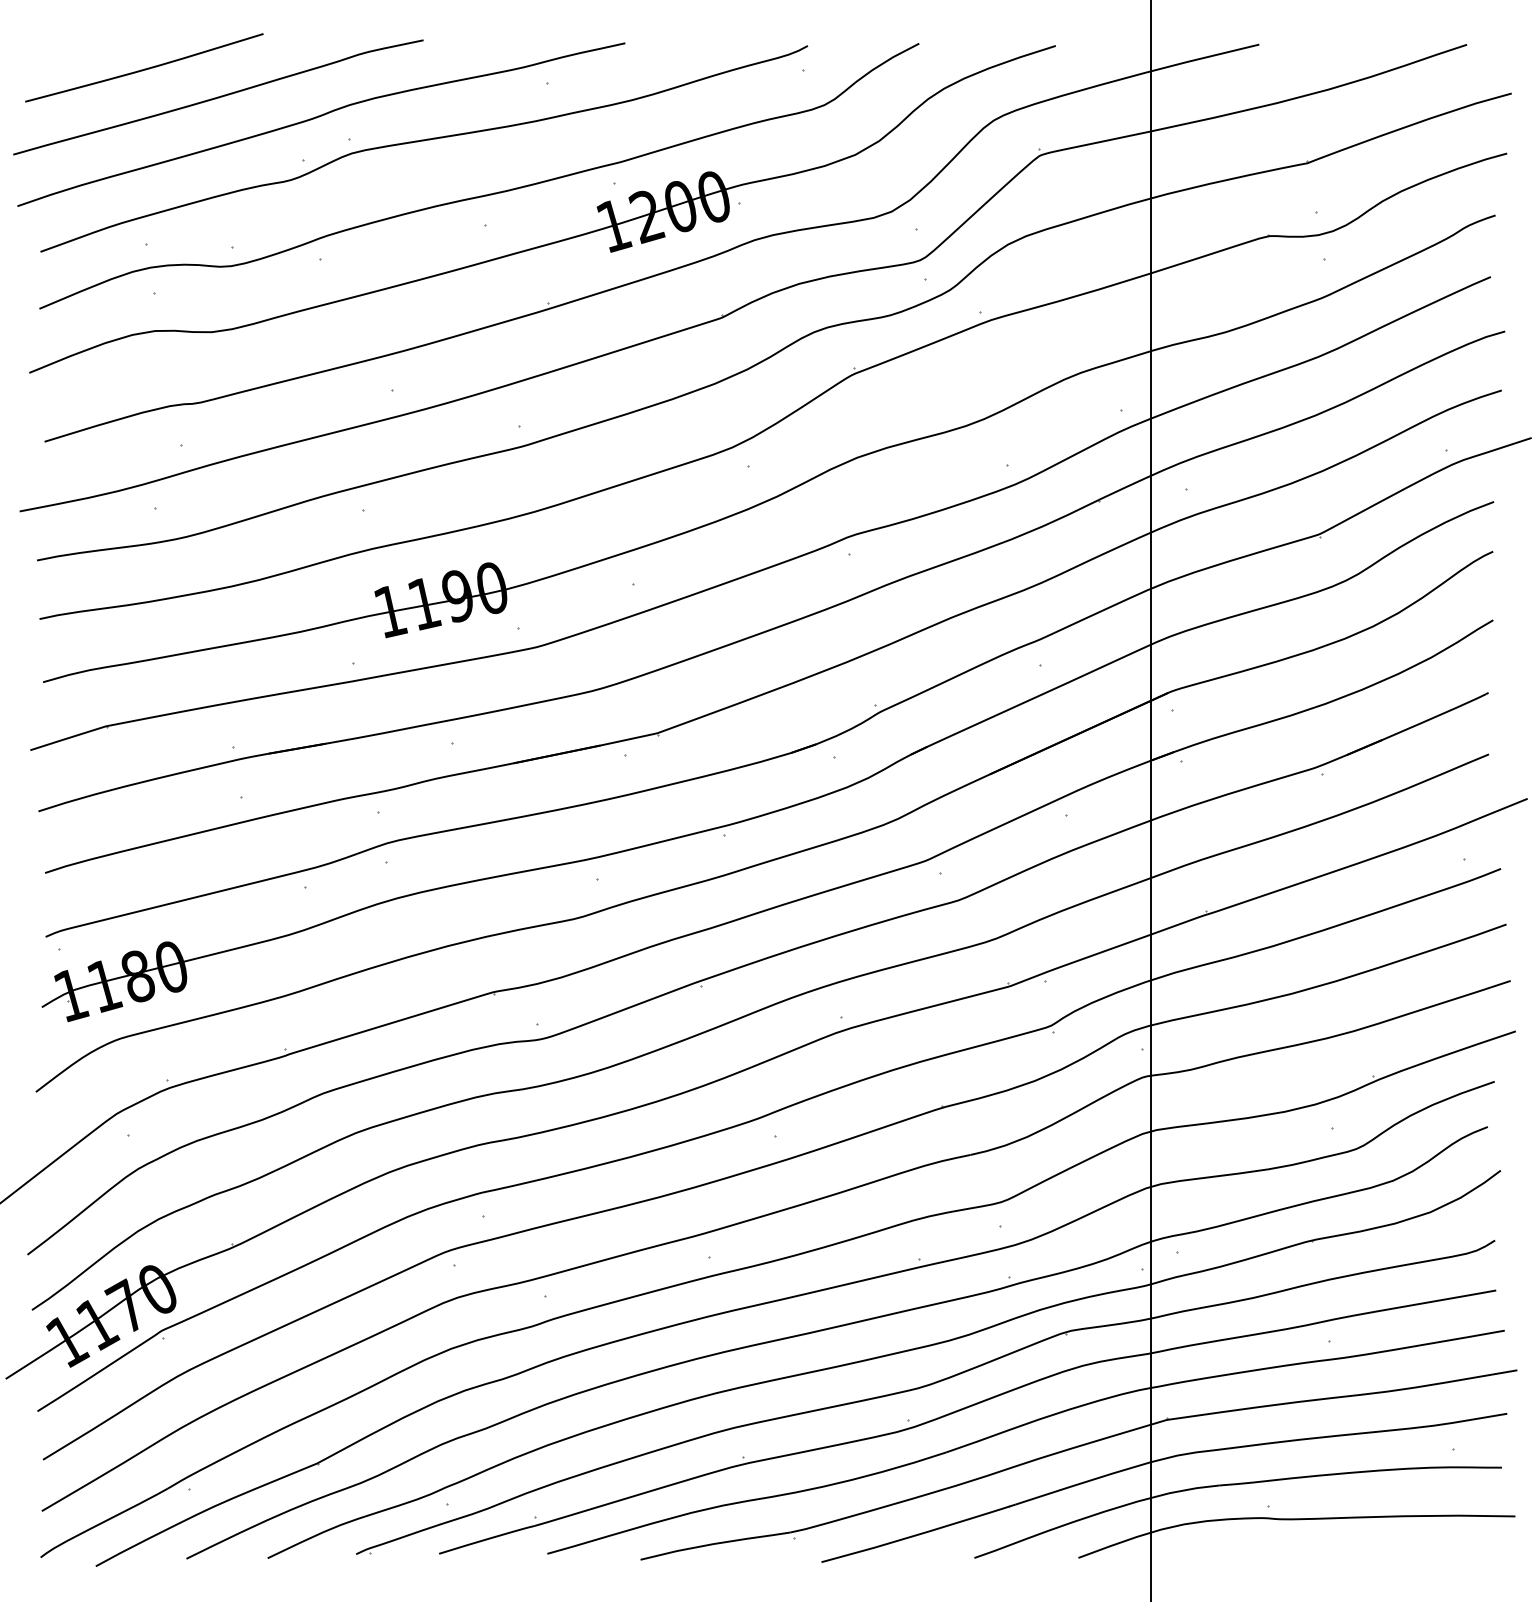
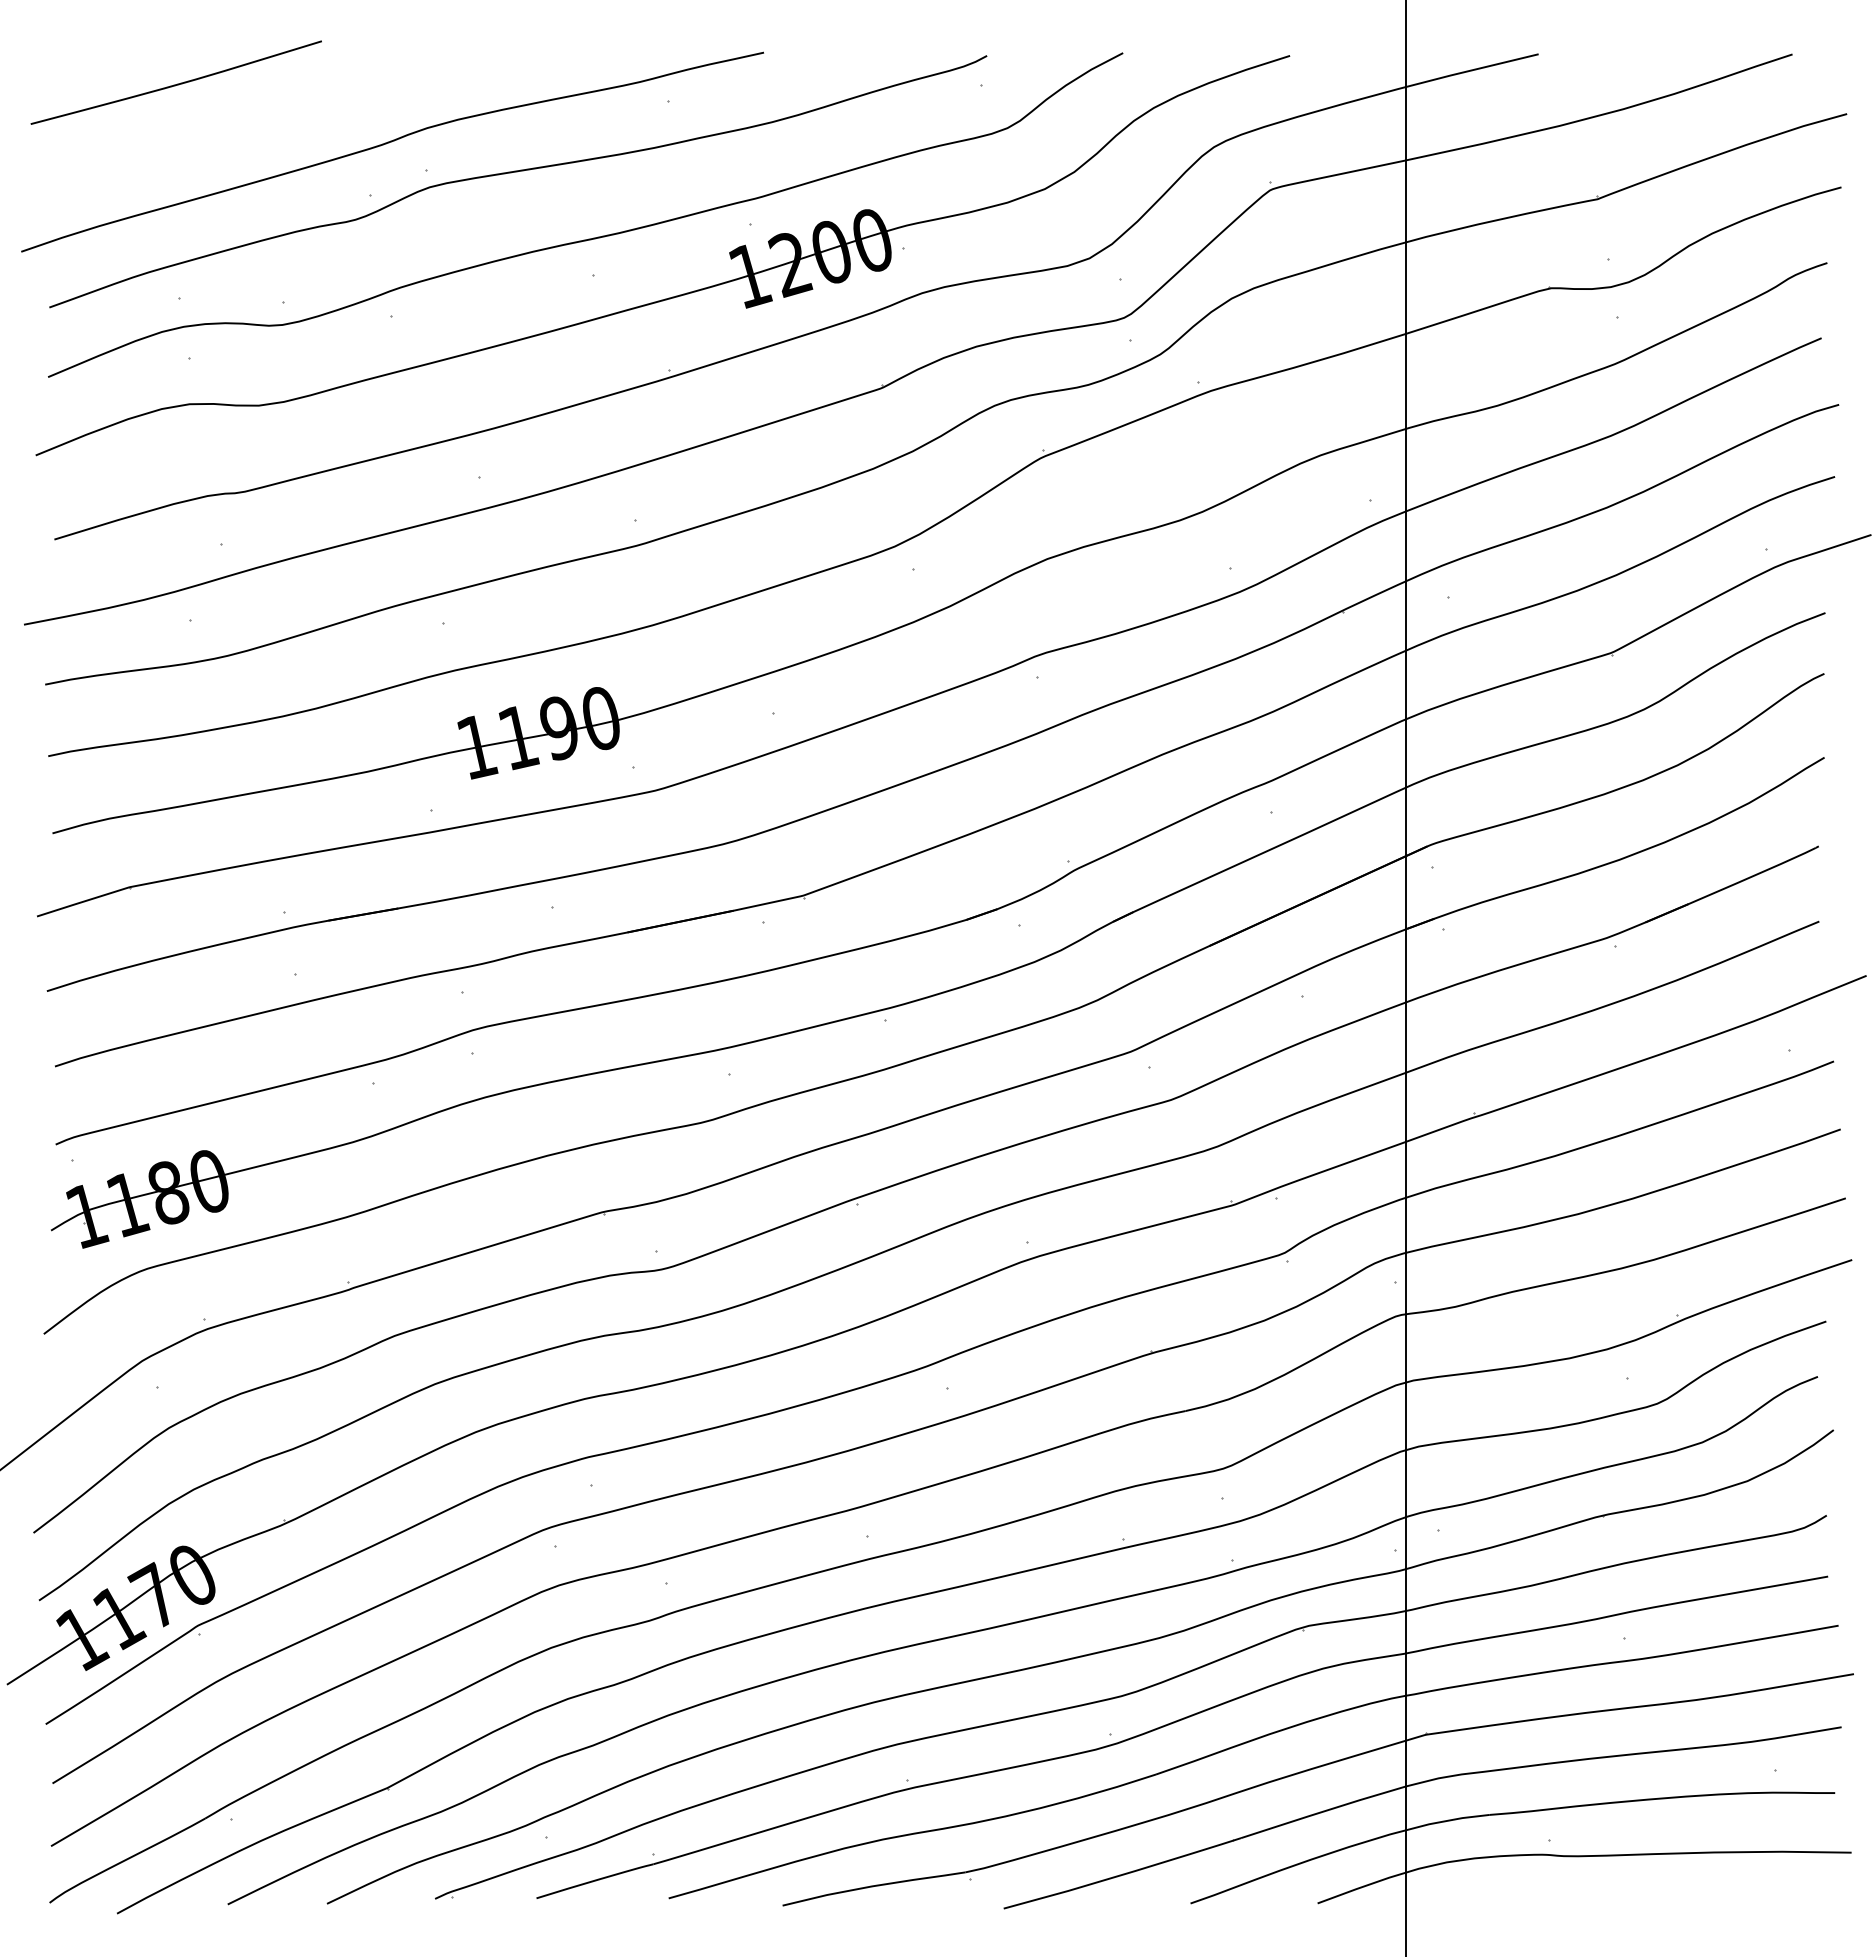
curve: (218, 97) -> (266, 118), removed

